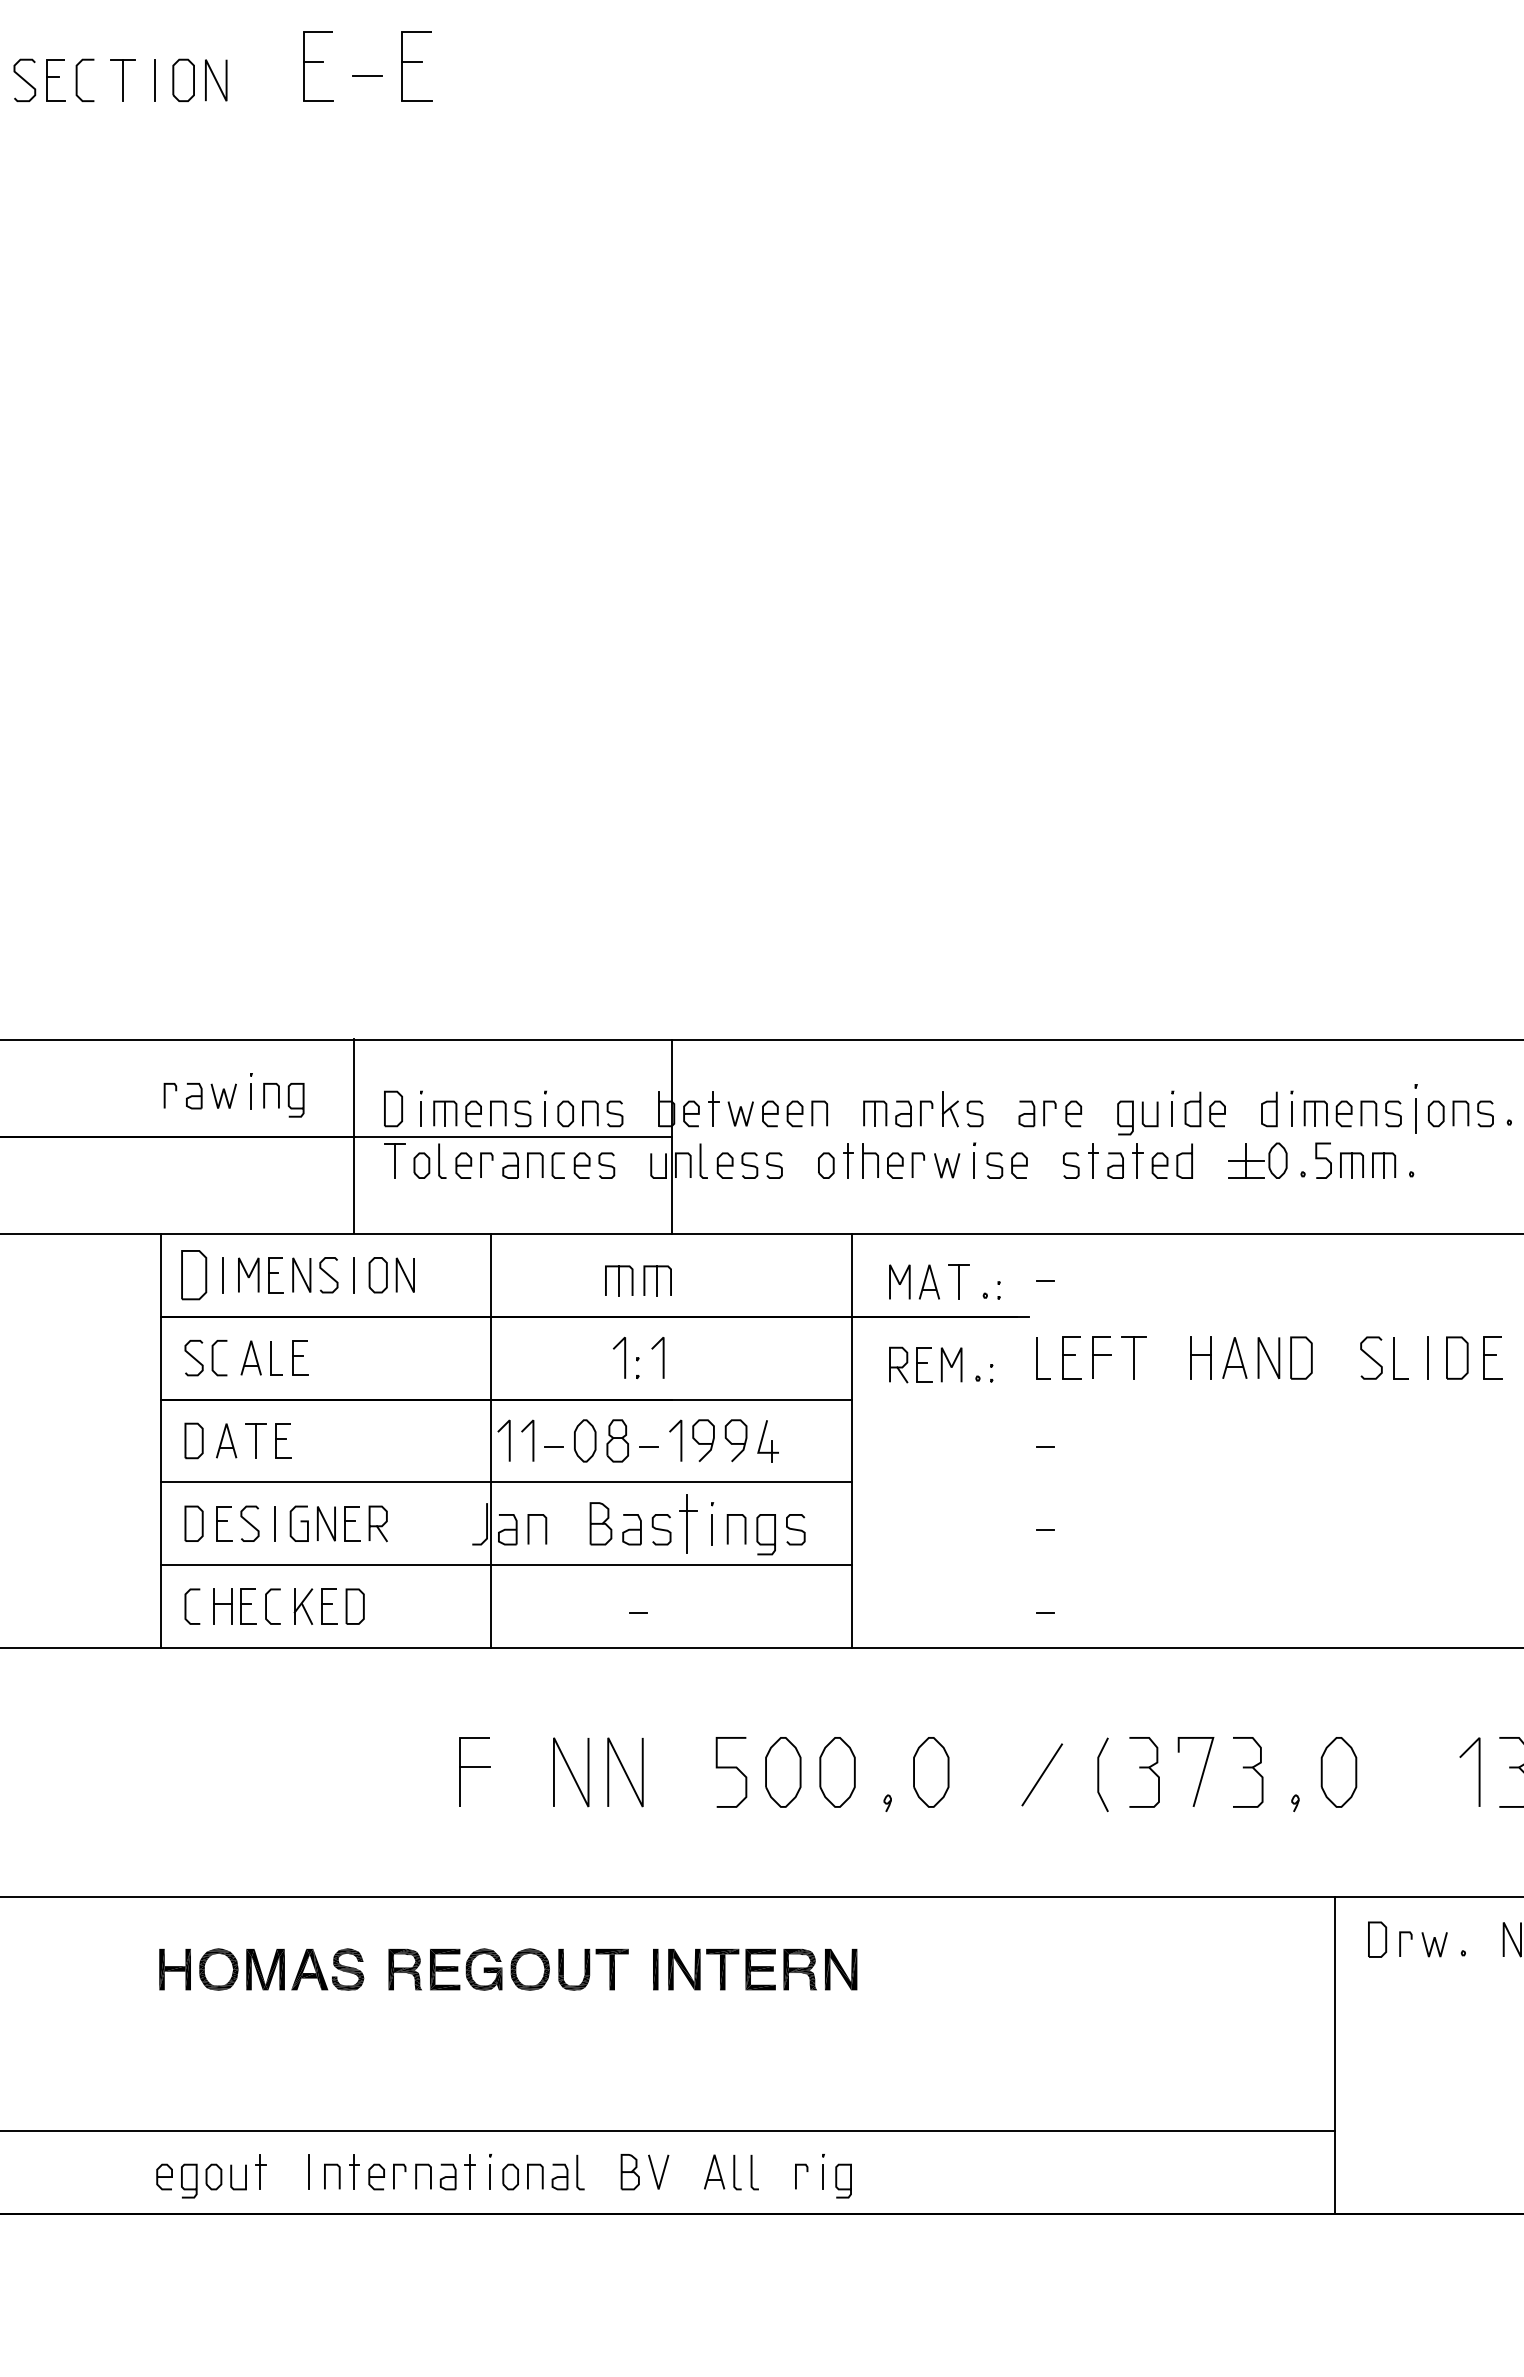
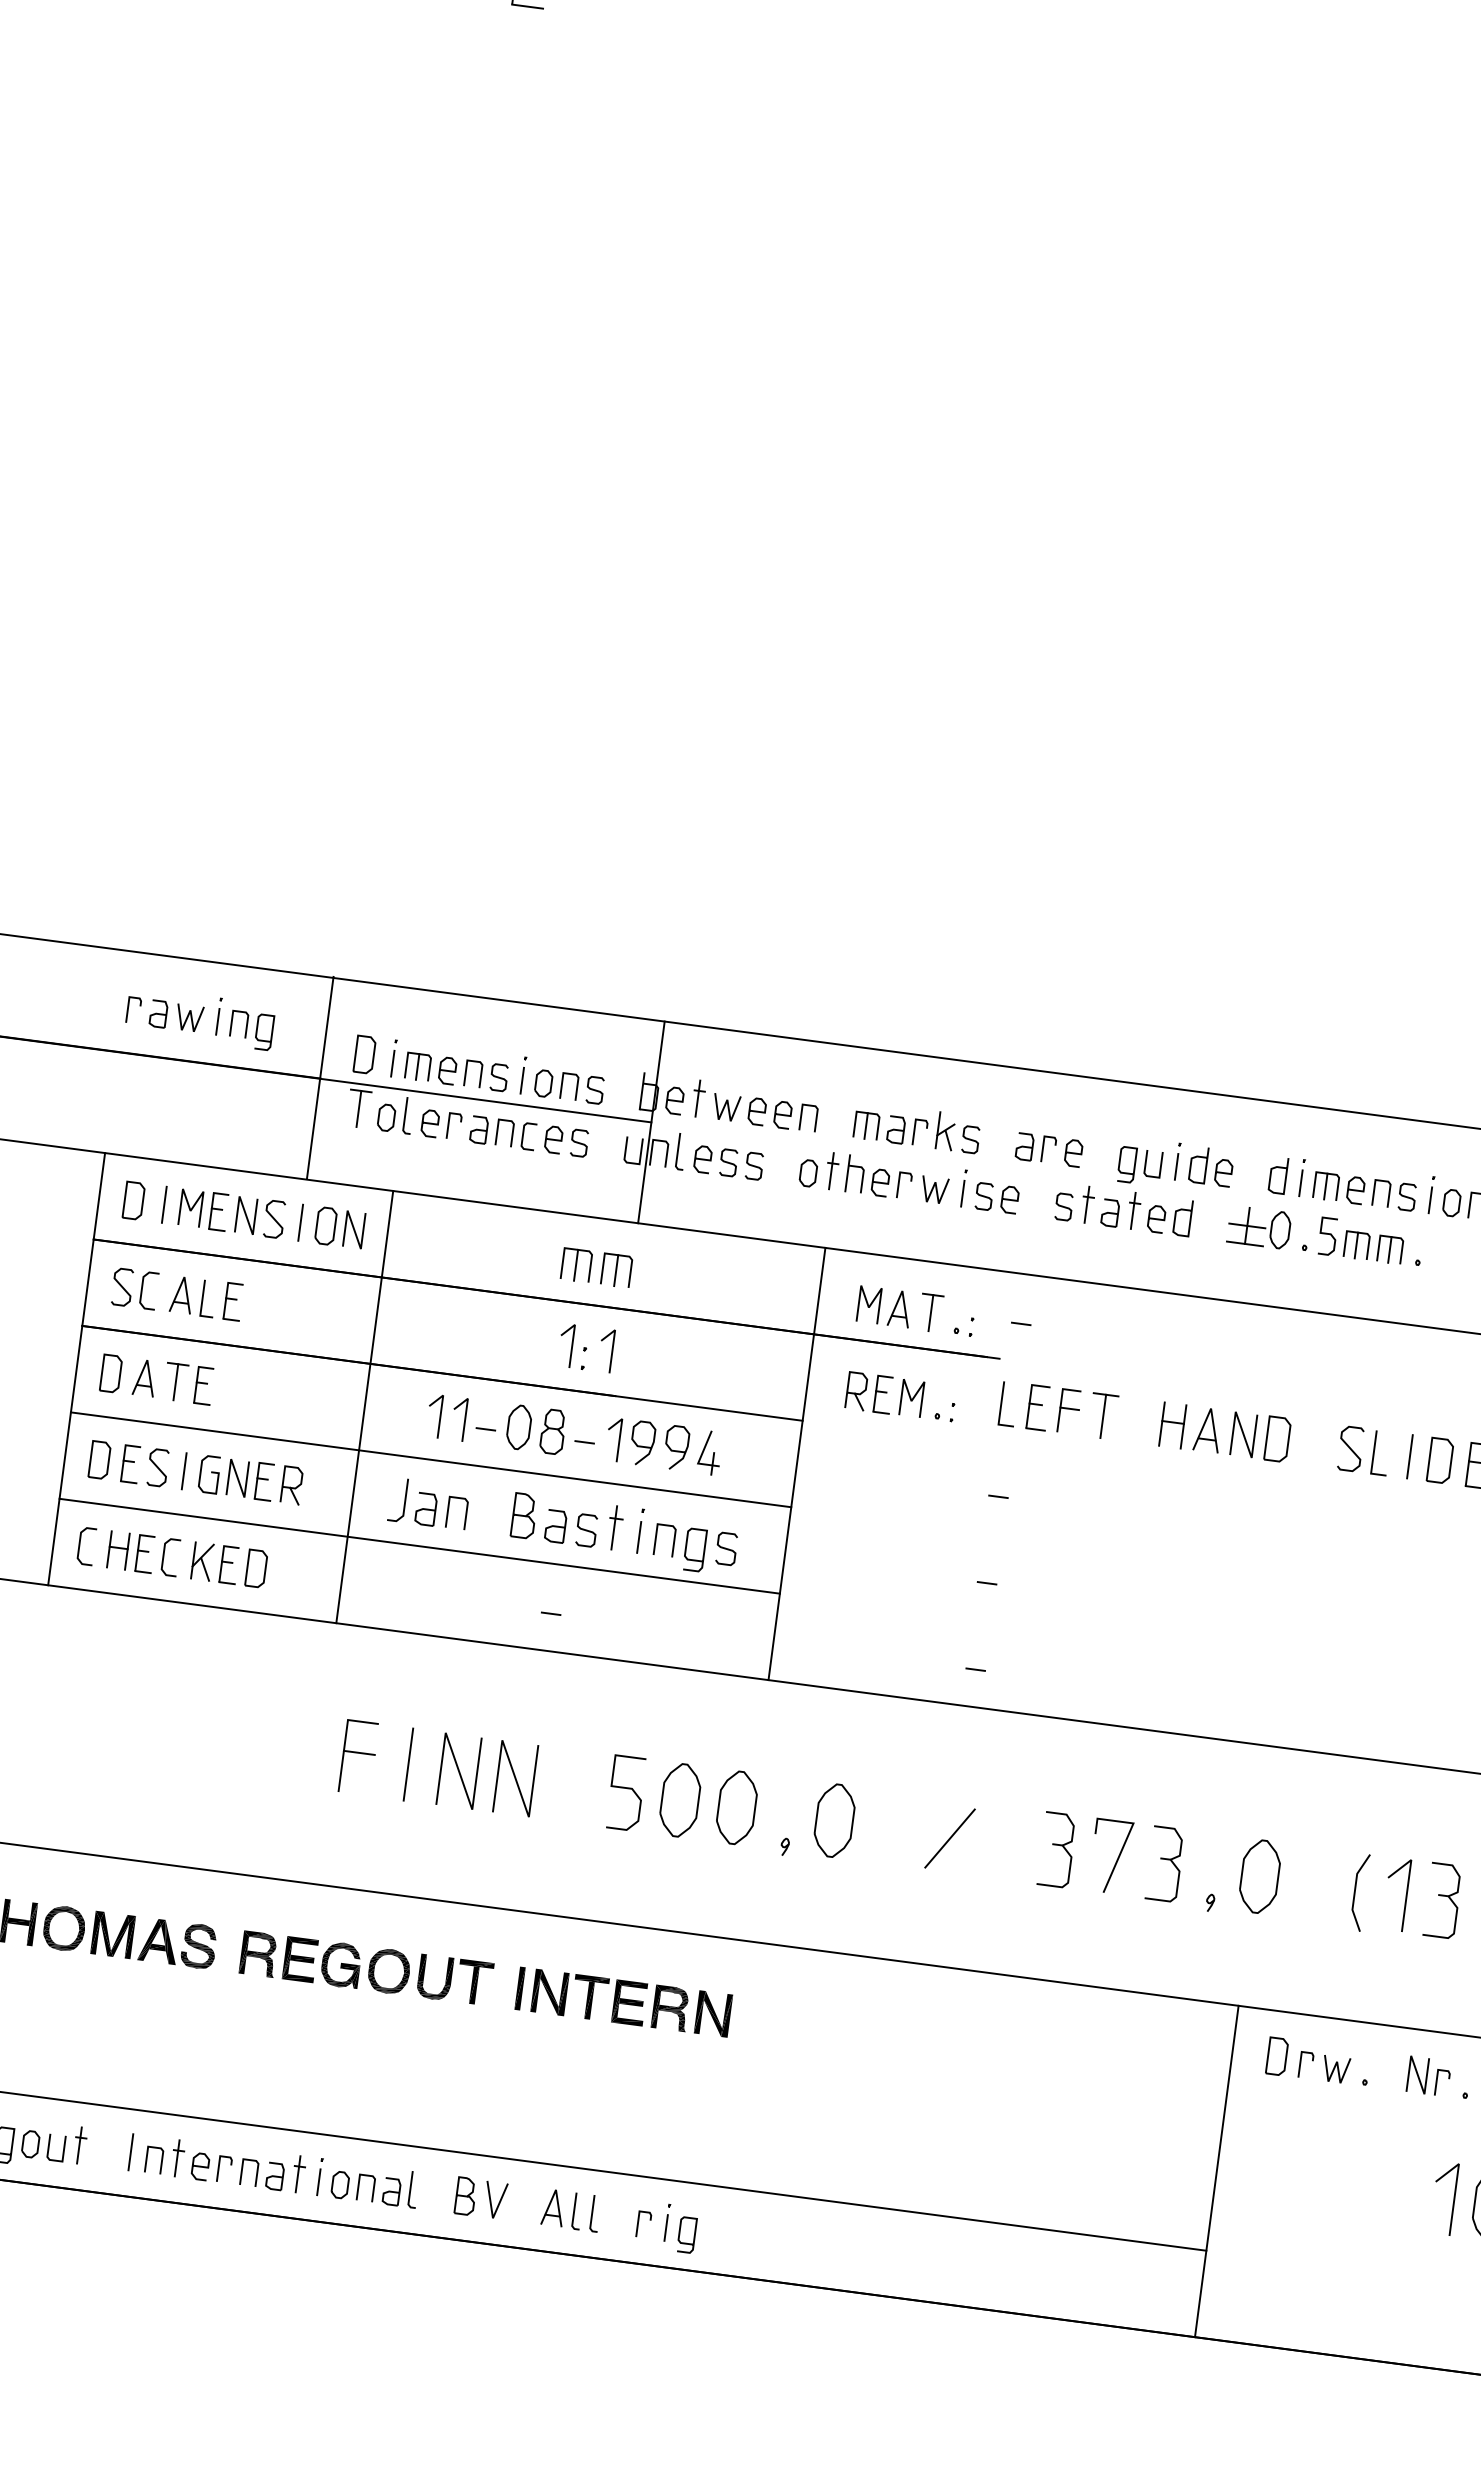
part: (1415, 1108) -> (1430, 1194), size x0.71
part: (193, 1275) -> (133, 1201), size x0.71
line: (491, 1440) -> (365, 1406), moved
part: (687, 1523) -> (614, 1527), size x0.71
line: (522, 1771) -> (408, 1763), added
line: (1099, 1774) -> (1356, 1891), moved

